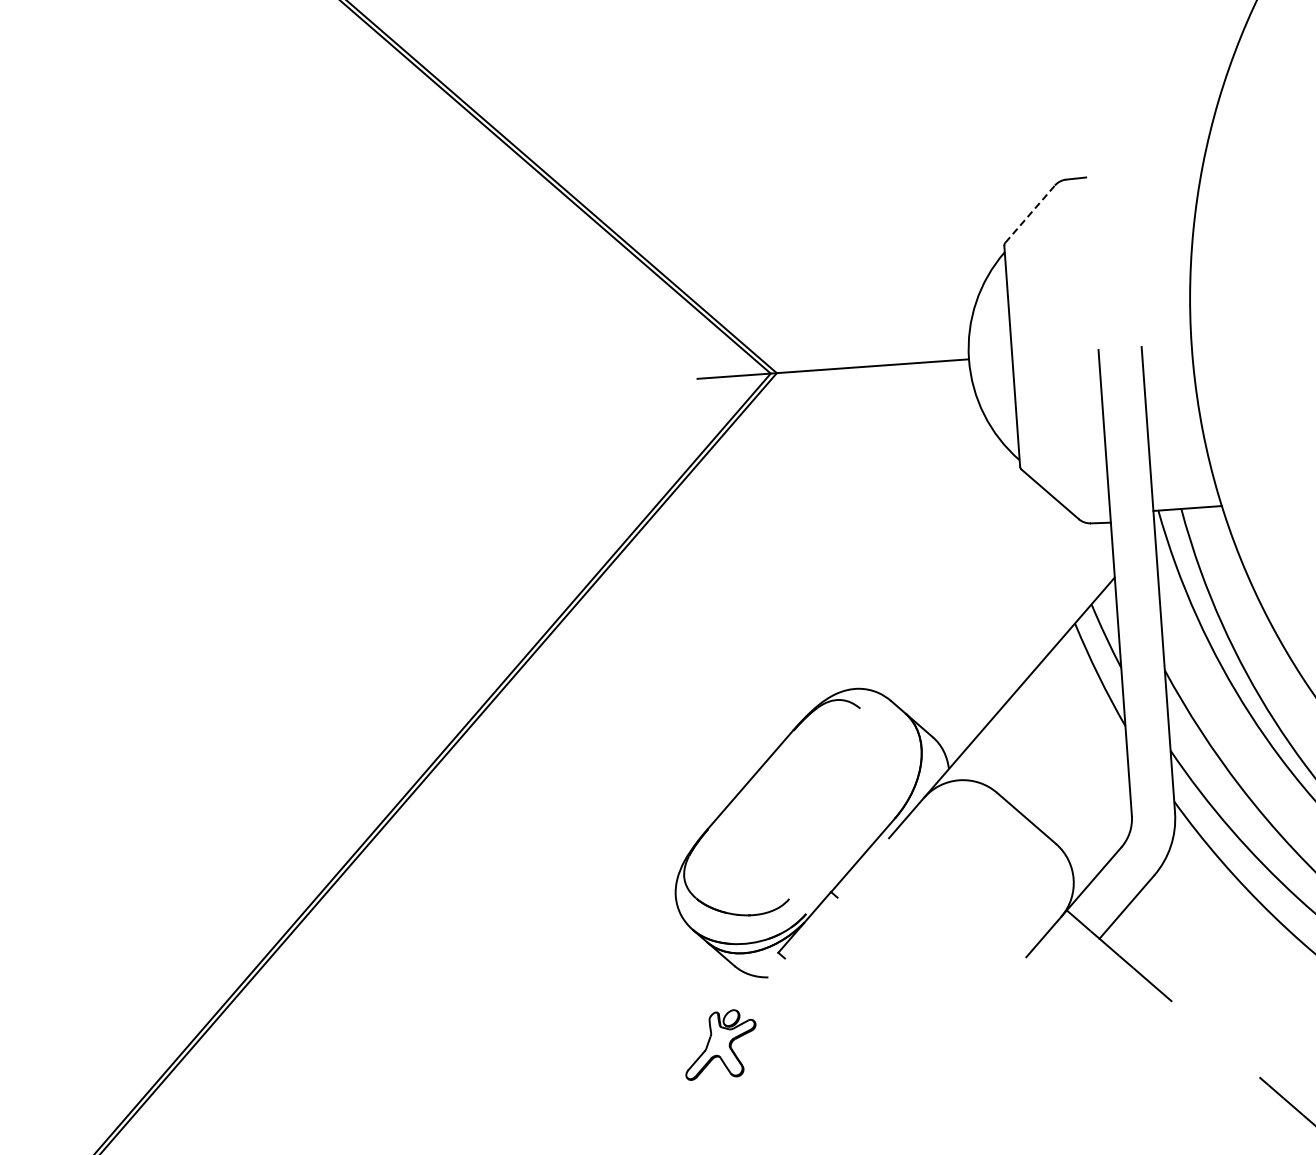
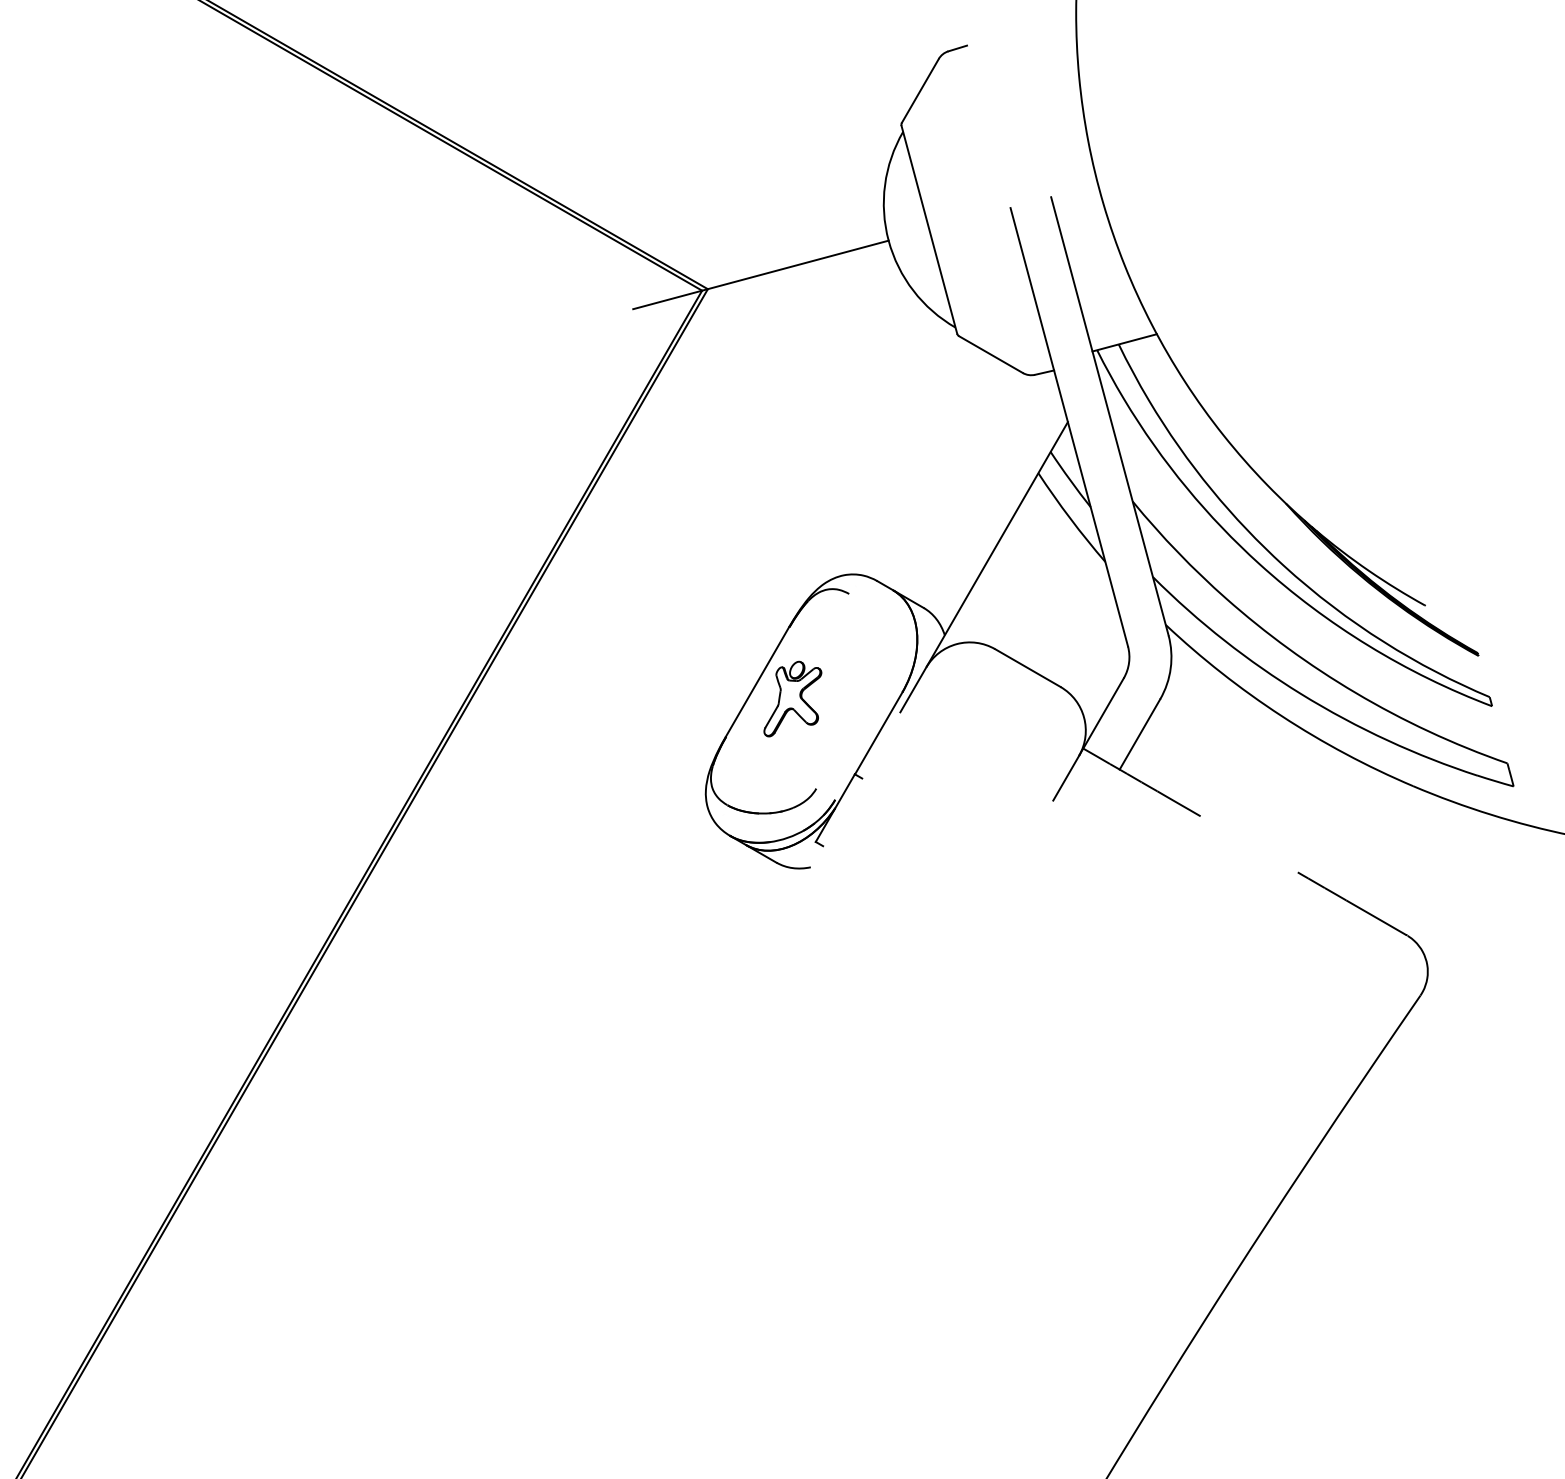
line: (1030, 213) -> (920, 90), dashed -> solid
part: (721, 1046) -> (792, 698), moved

